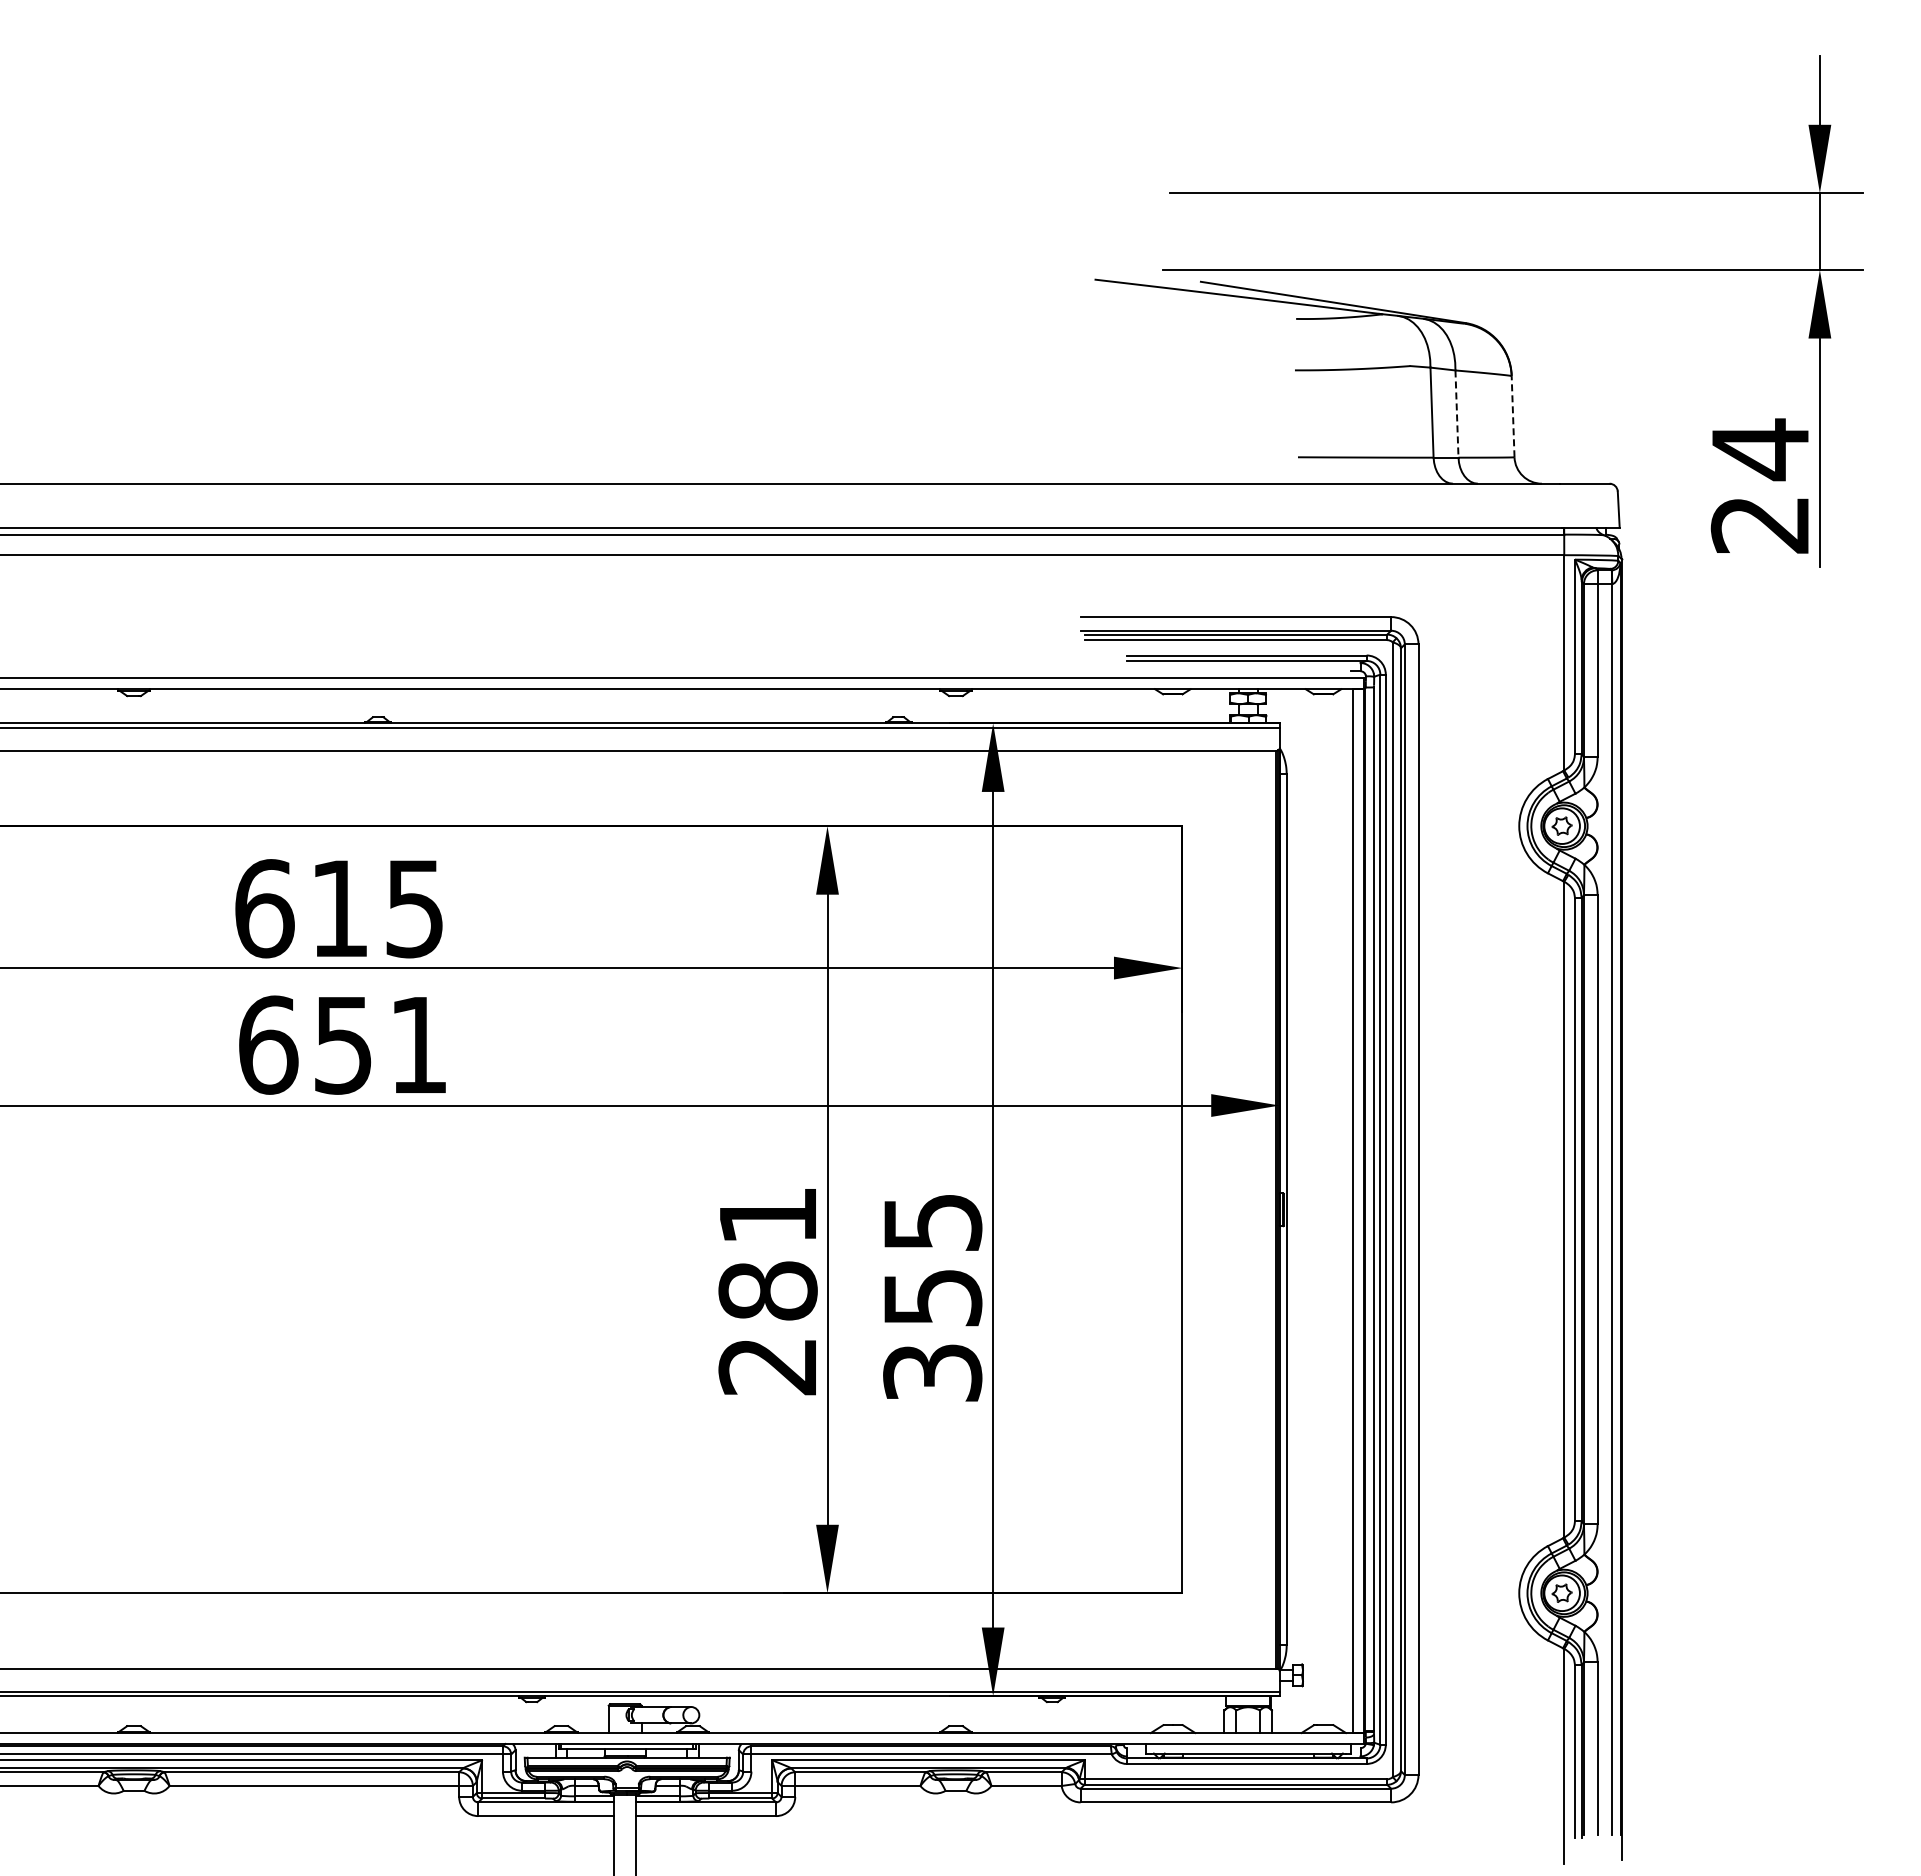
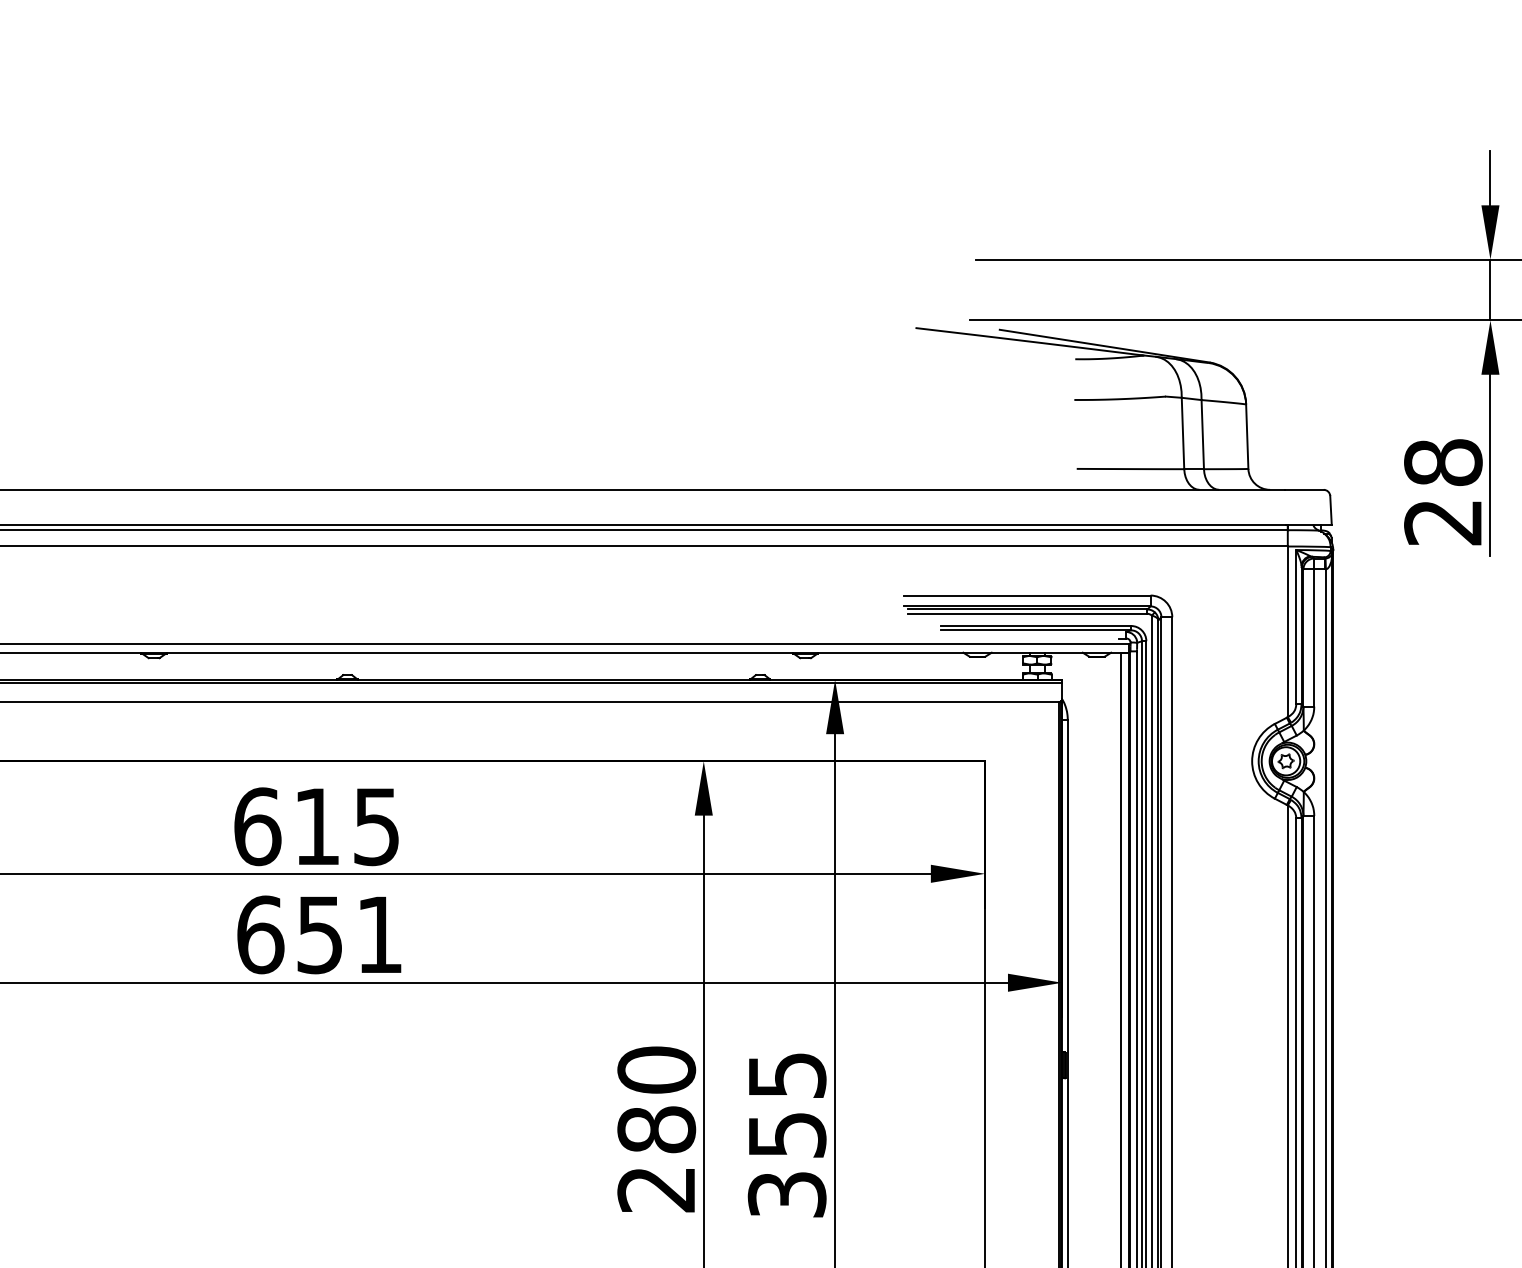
line: (1456, 414) -> (1202, 434), dashed -> solid
line: (1513, 416) -> (1247, 436), dashed -> solid
text: (1760, 449) -> (1443, 462), 24 -> 28
text: (767, 1215) -> (656, 1069), 281 -> 280

